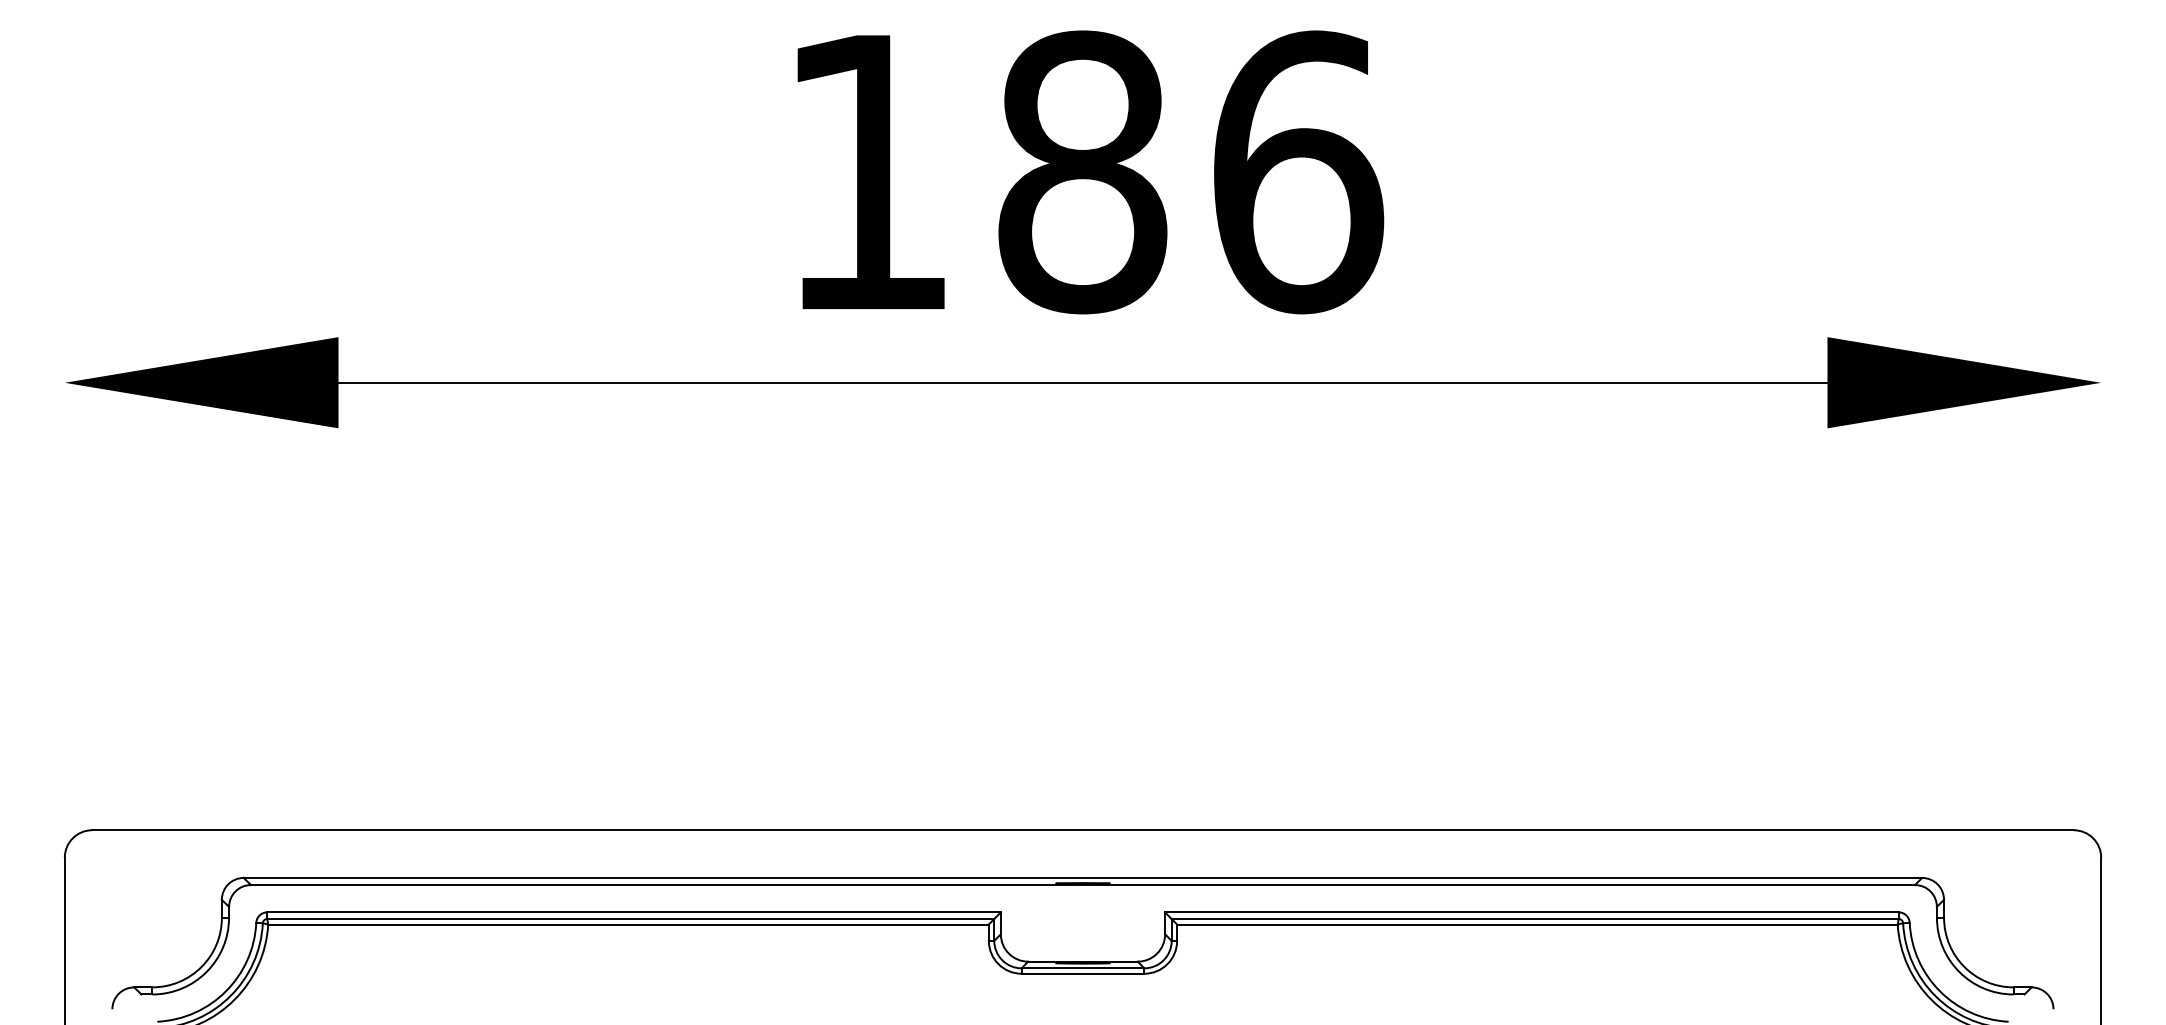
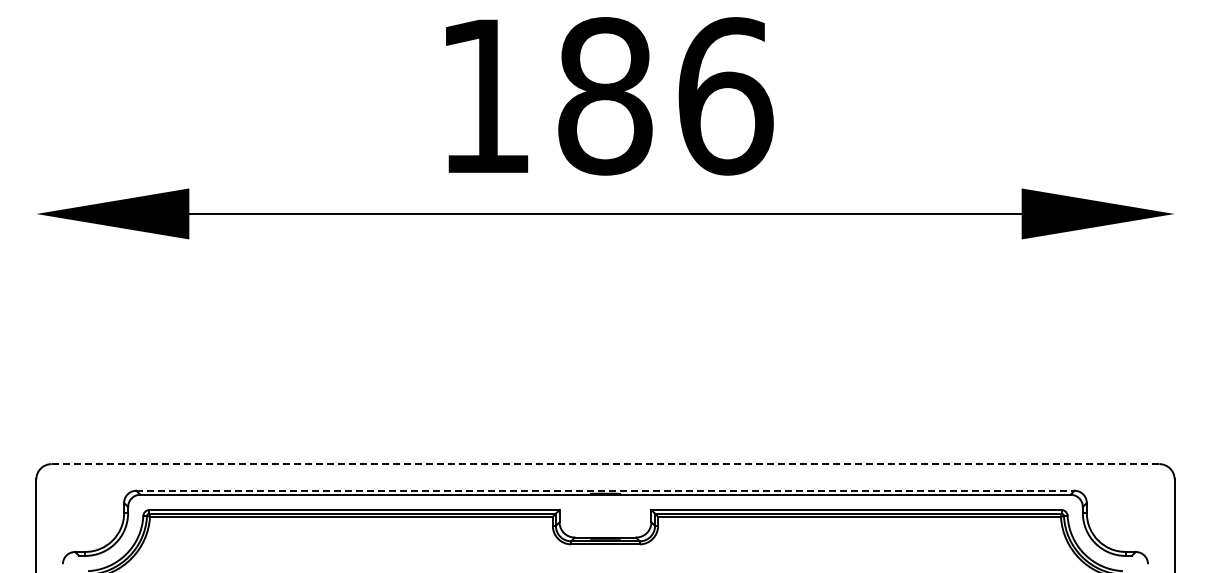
line: (1083, 830) -> (605, 464), solid -> dashed
line: (1083, 877) -> (605, 490), solid -> dashed

